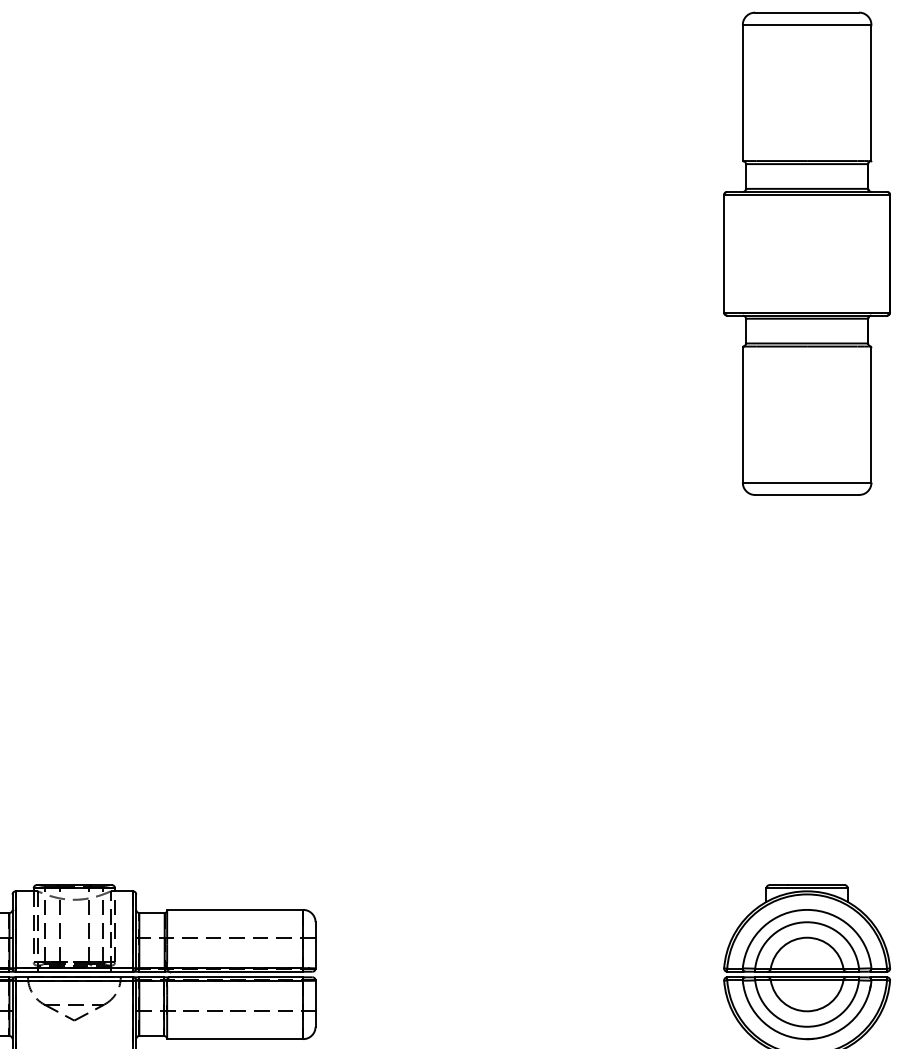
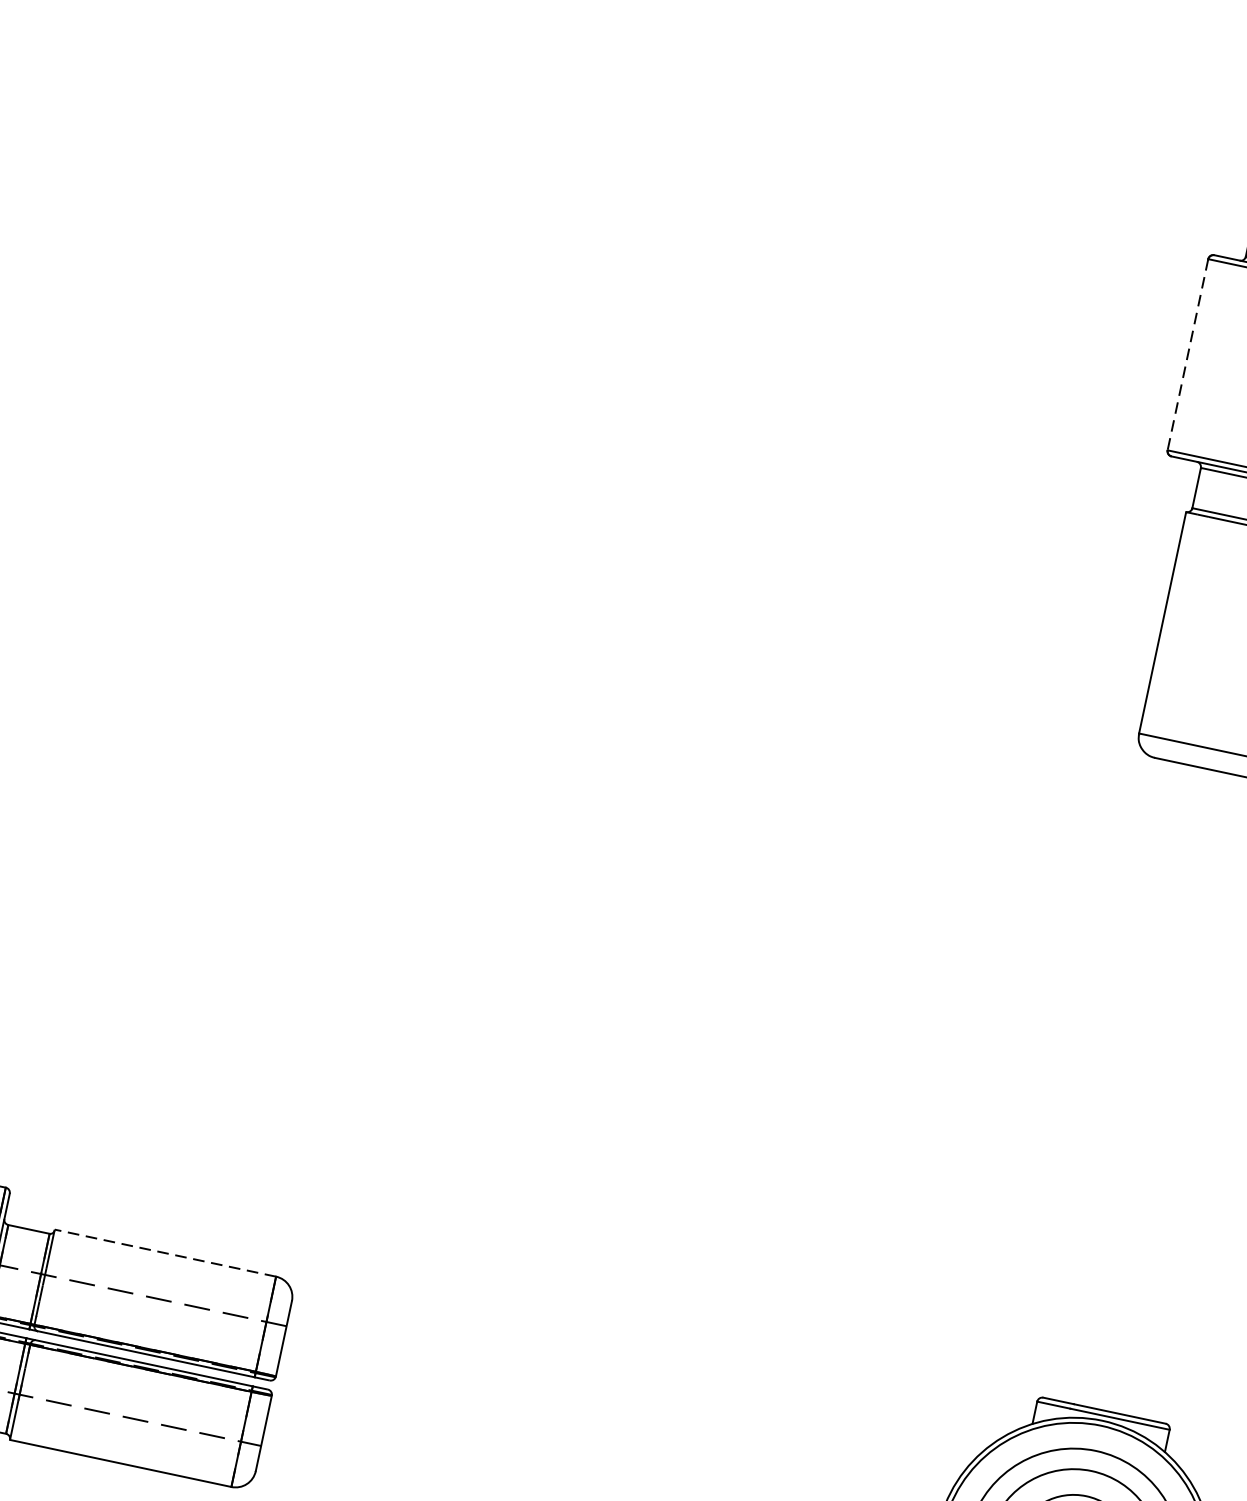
line: (724, 253) -> (1188, 354), solid -> dashed
line: (234, 909) -> (164, 1252), solid -> dashed

